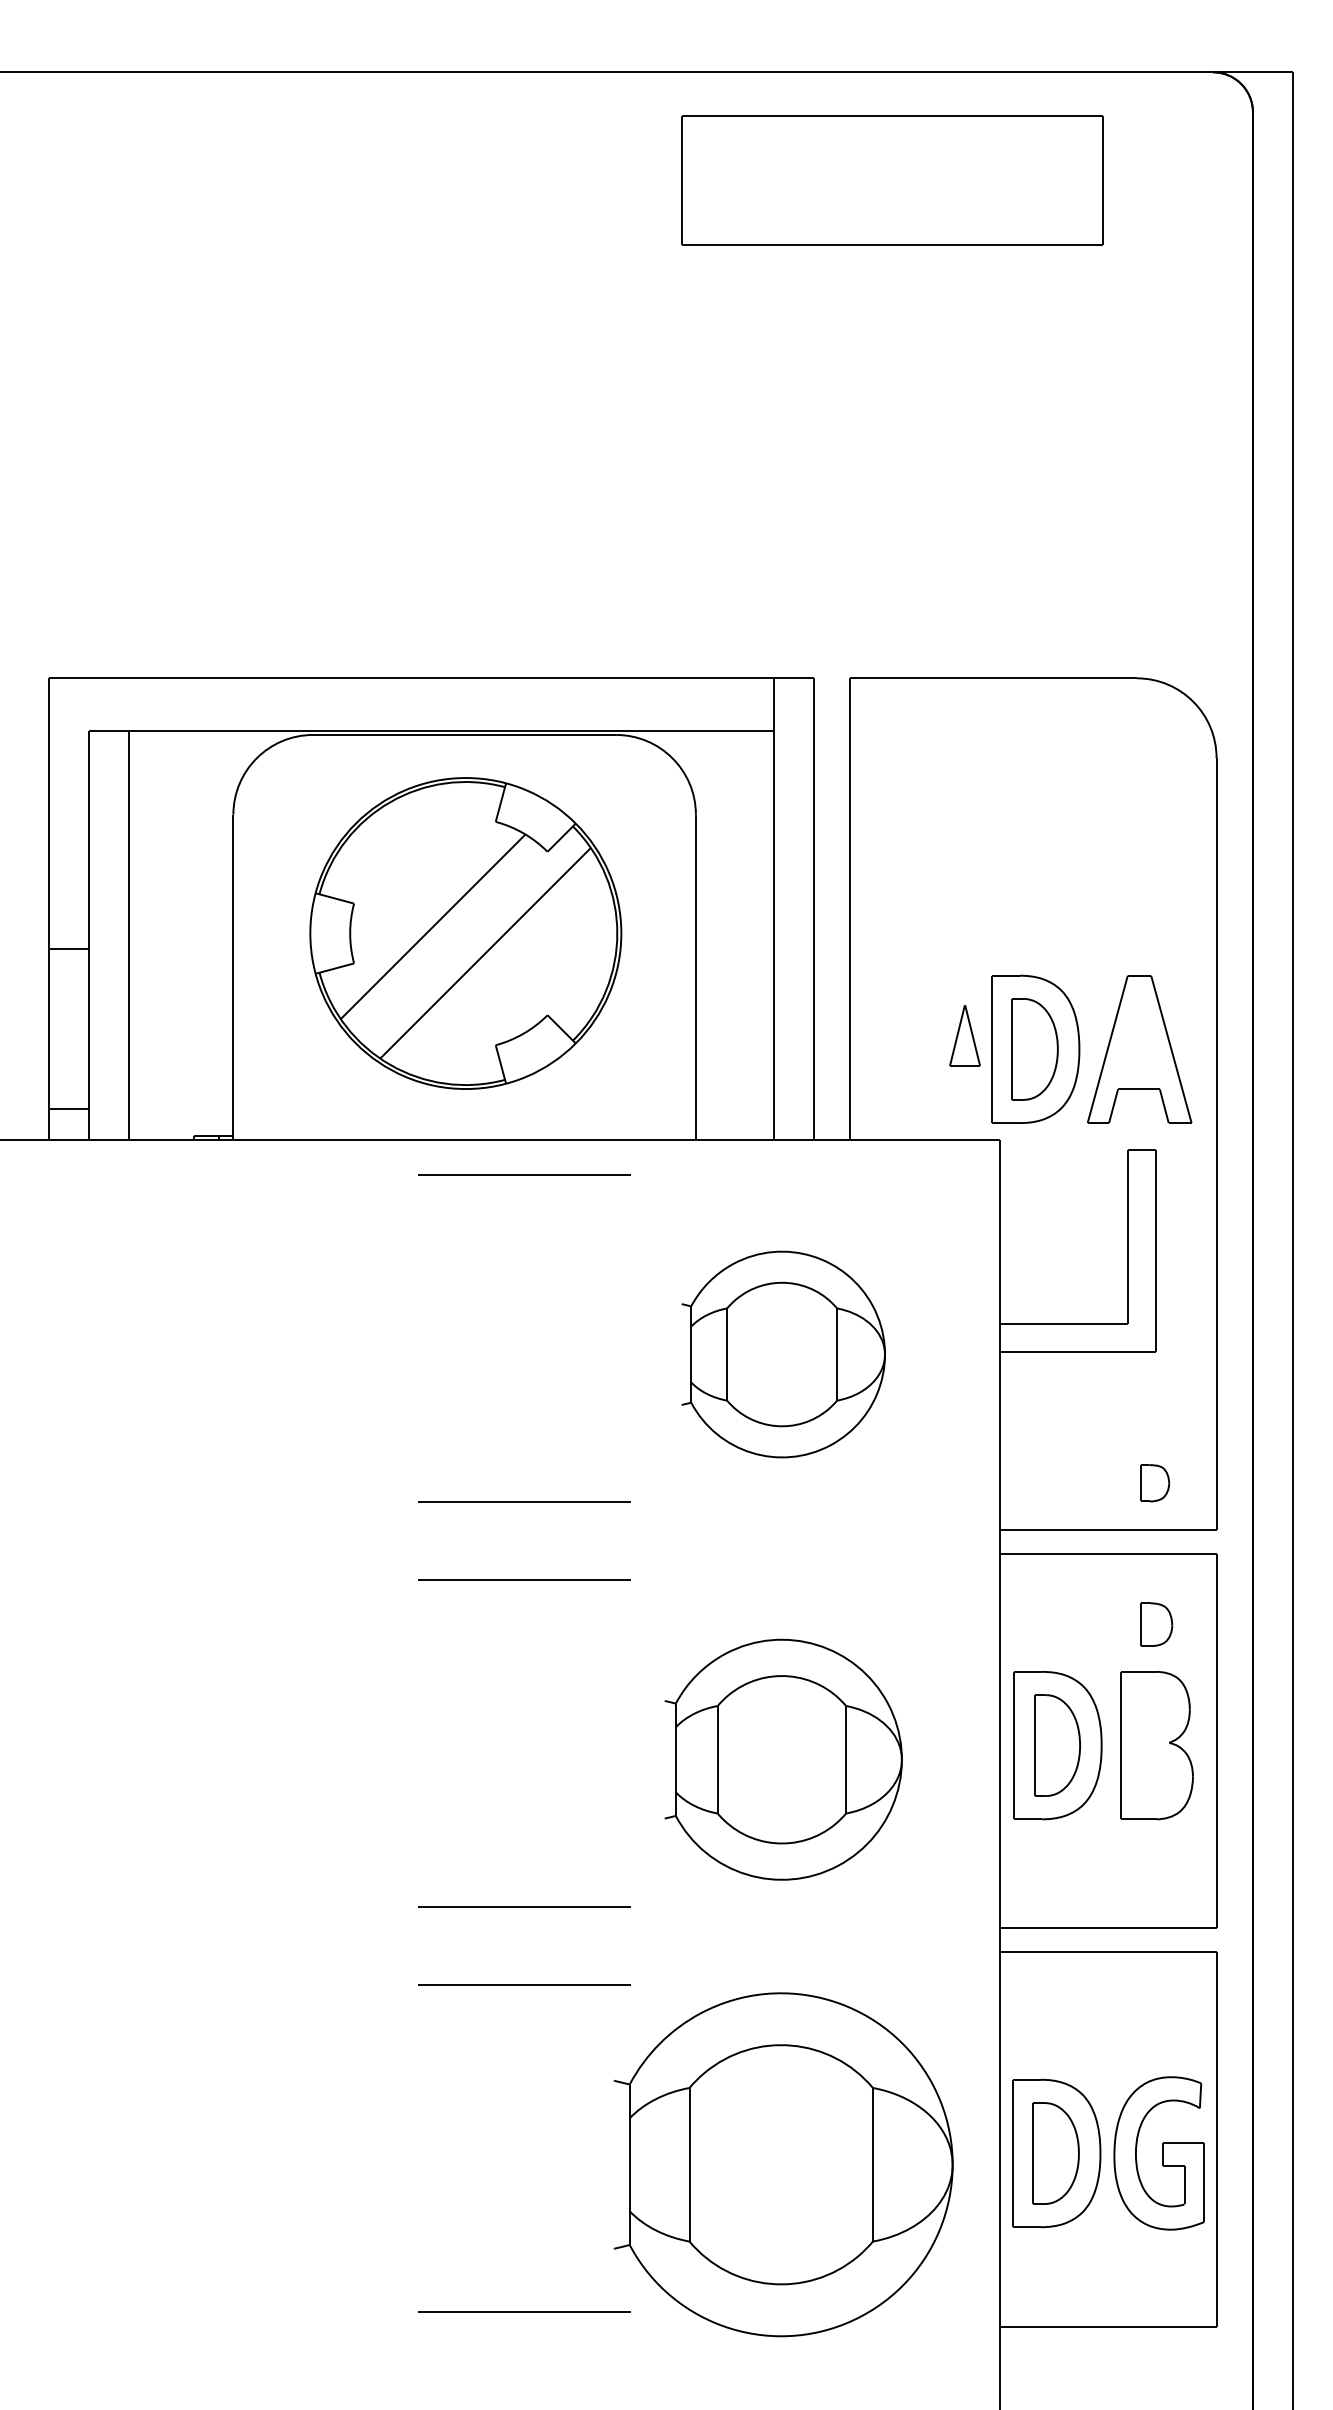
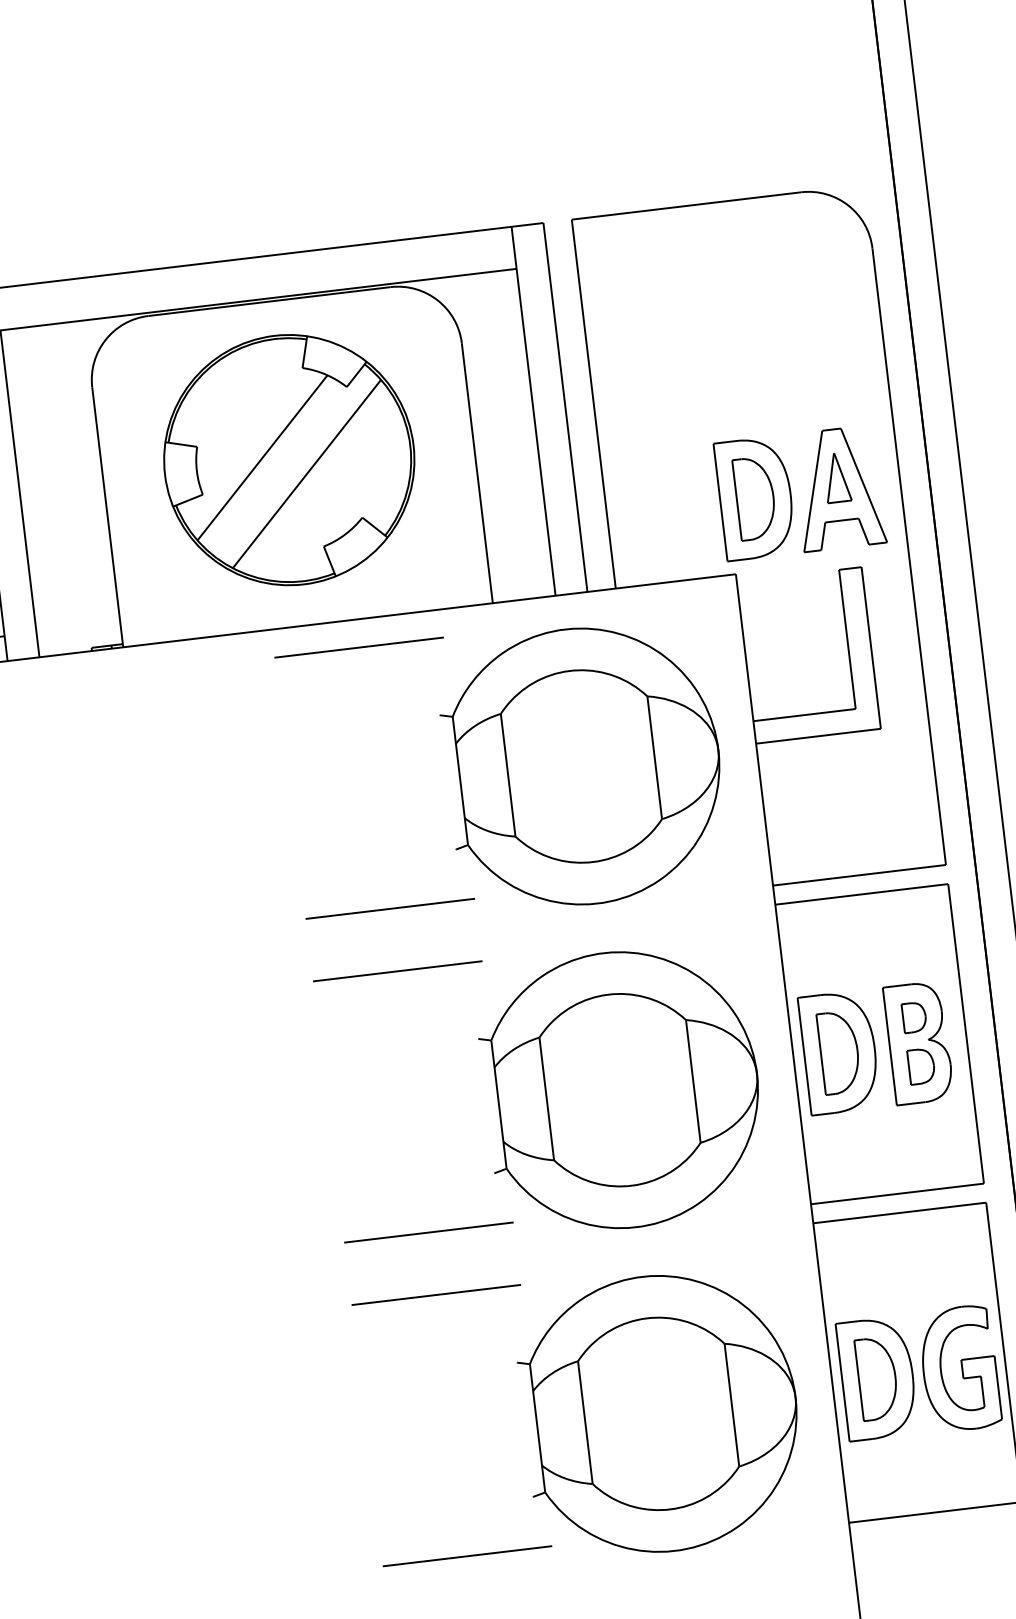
part: (964, 1035) -> (836, 477), moved
part: (783, 1354) -> (583, 766), size x1.67
part: (1155, 1483) -> (914, 1017), moved
part: (1156, 1624) -> (921, 1066), moved
part: (783, 1759) -> (621, 1089), size x1.43

